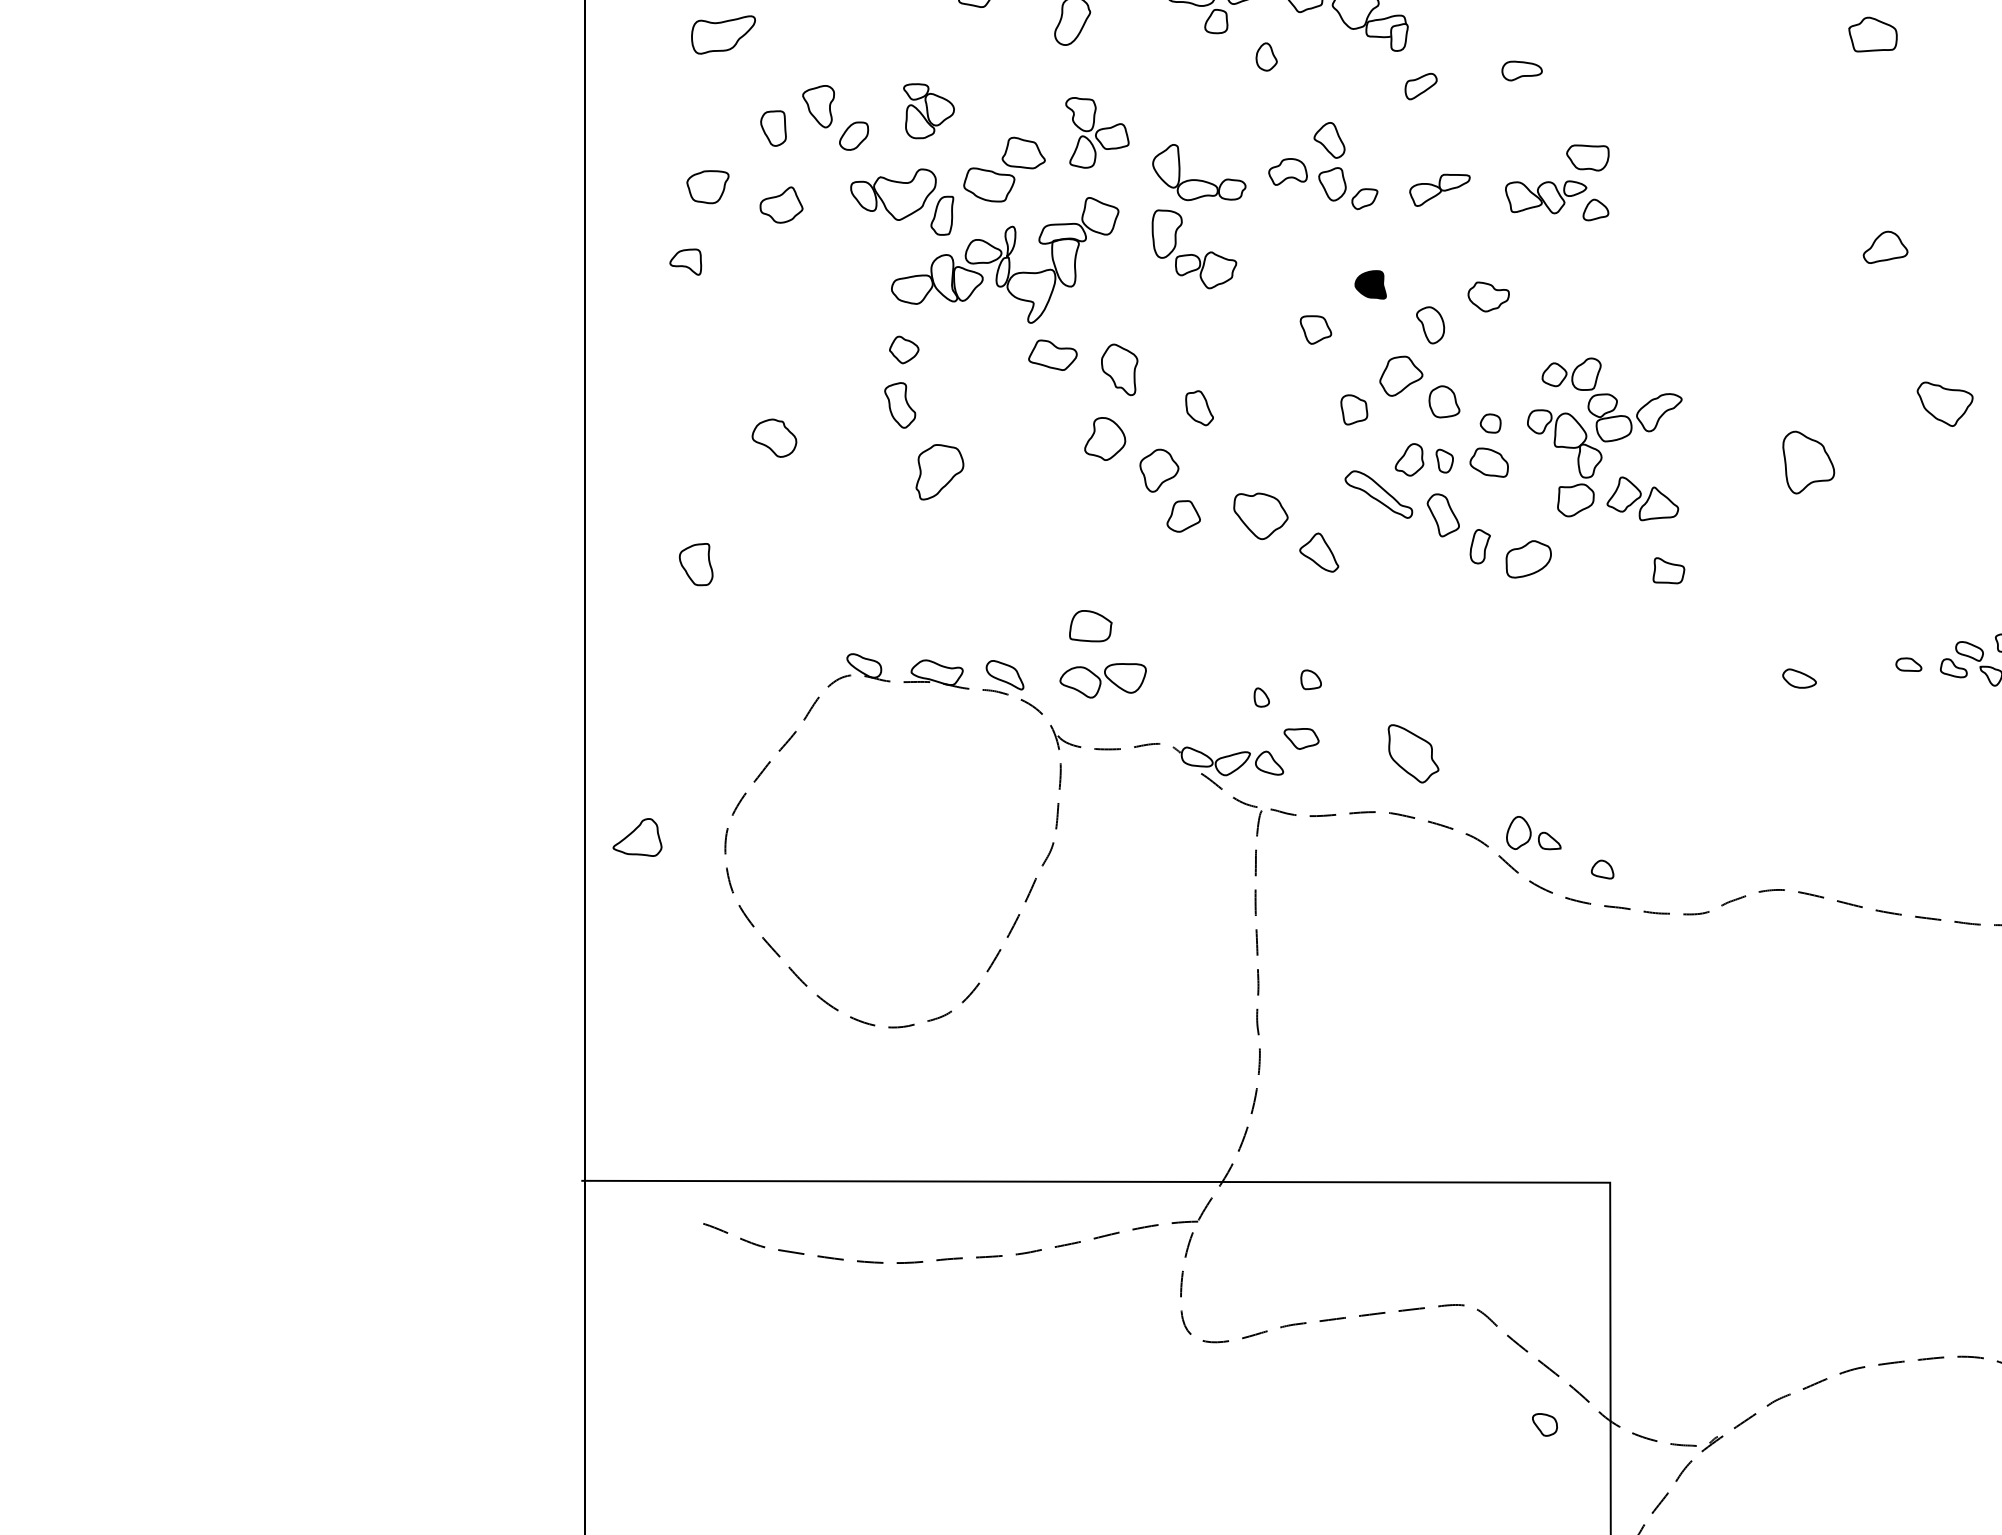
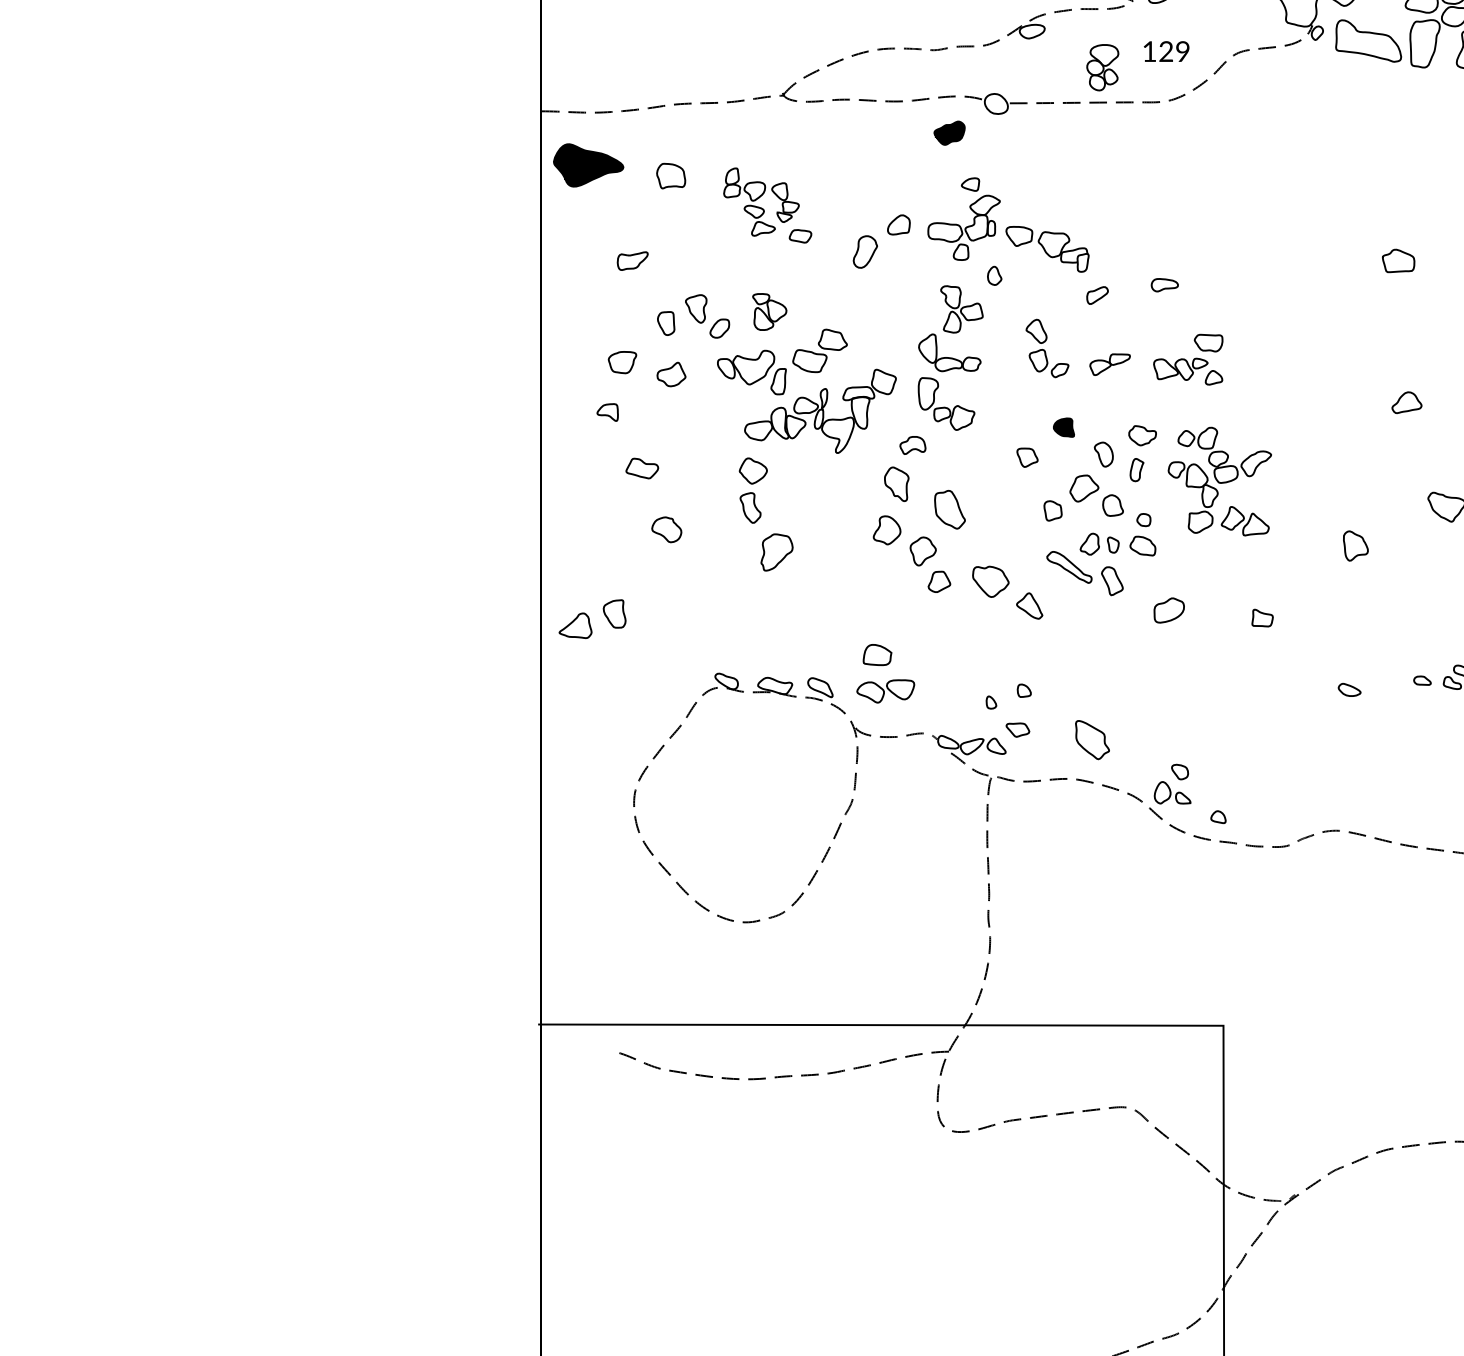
part: (722, 33) -> (632, 260), size x0.71
part: (1096, 132) -> (961, 309), moved
part: (1287, 172) -> (912, 445), moved
part: (903, 349) -> (752, 470), size x1.43
part: (1053, 355) -> (642, 468), moved
part: (1198, 407) -> (949, 509), size x1.67
part: (1604, 439) -> (1219, 481), moved
part: (1808, 461) -> (1355, 545), size x0.71
part: (1479, 547) -> (1136, 470), moved
part: (637, 837) -> (575, 625), moved
part: (1544, 1424) -> (1179, 771), moved

